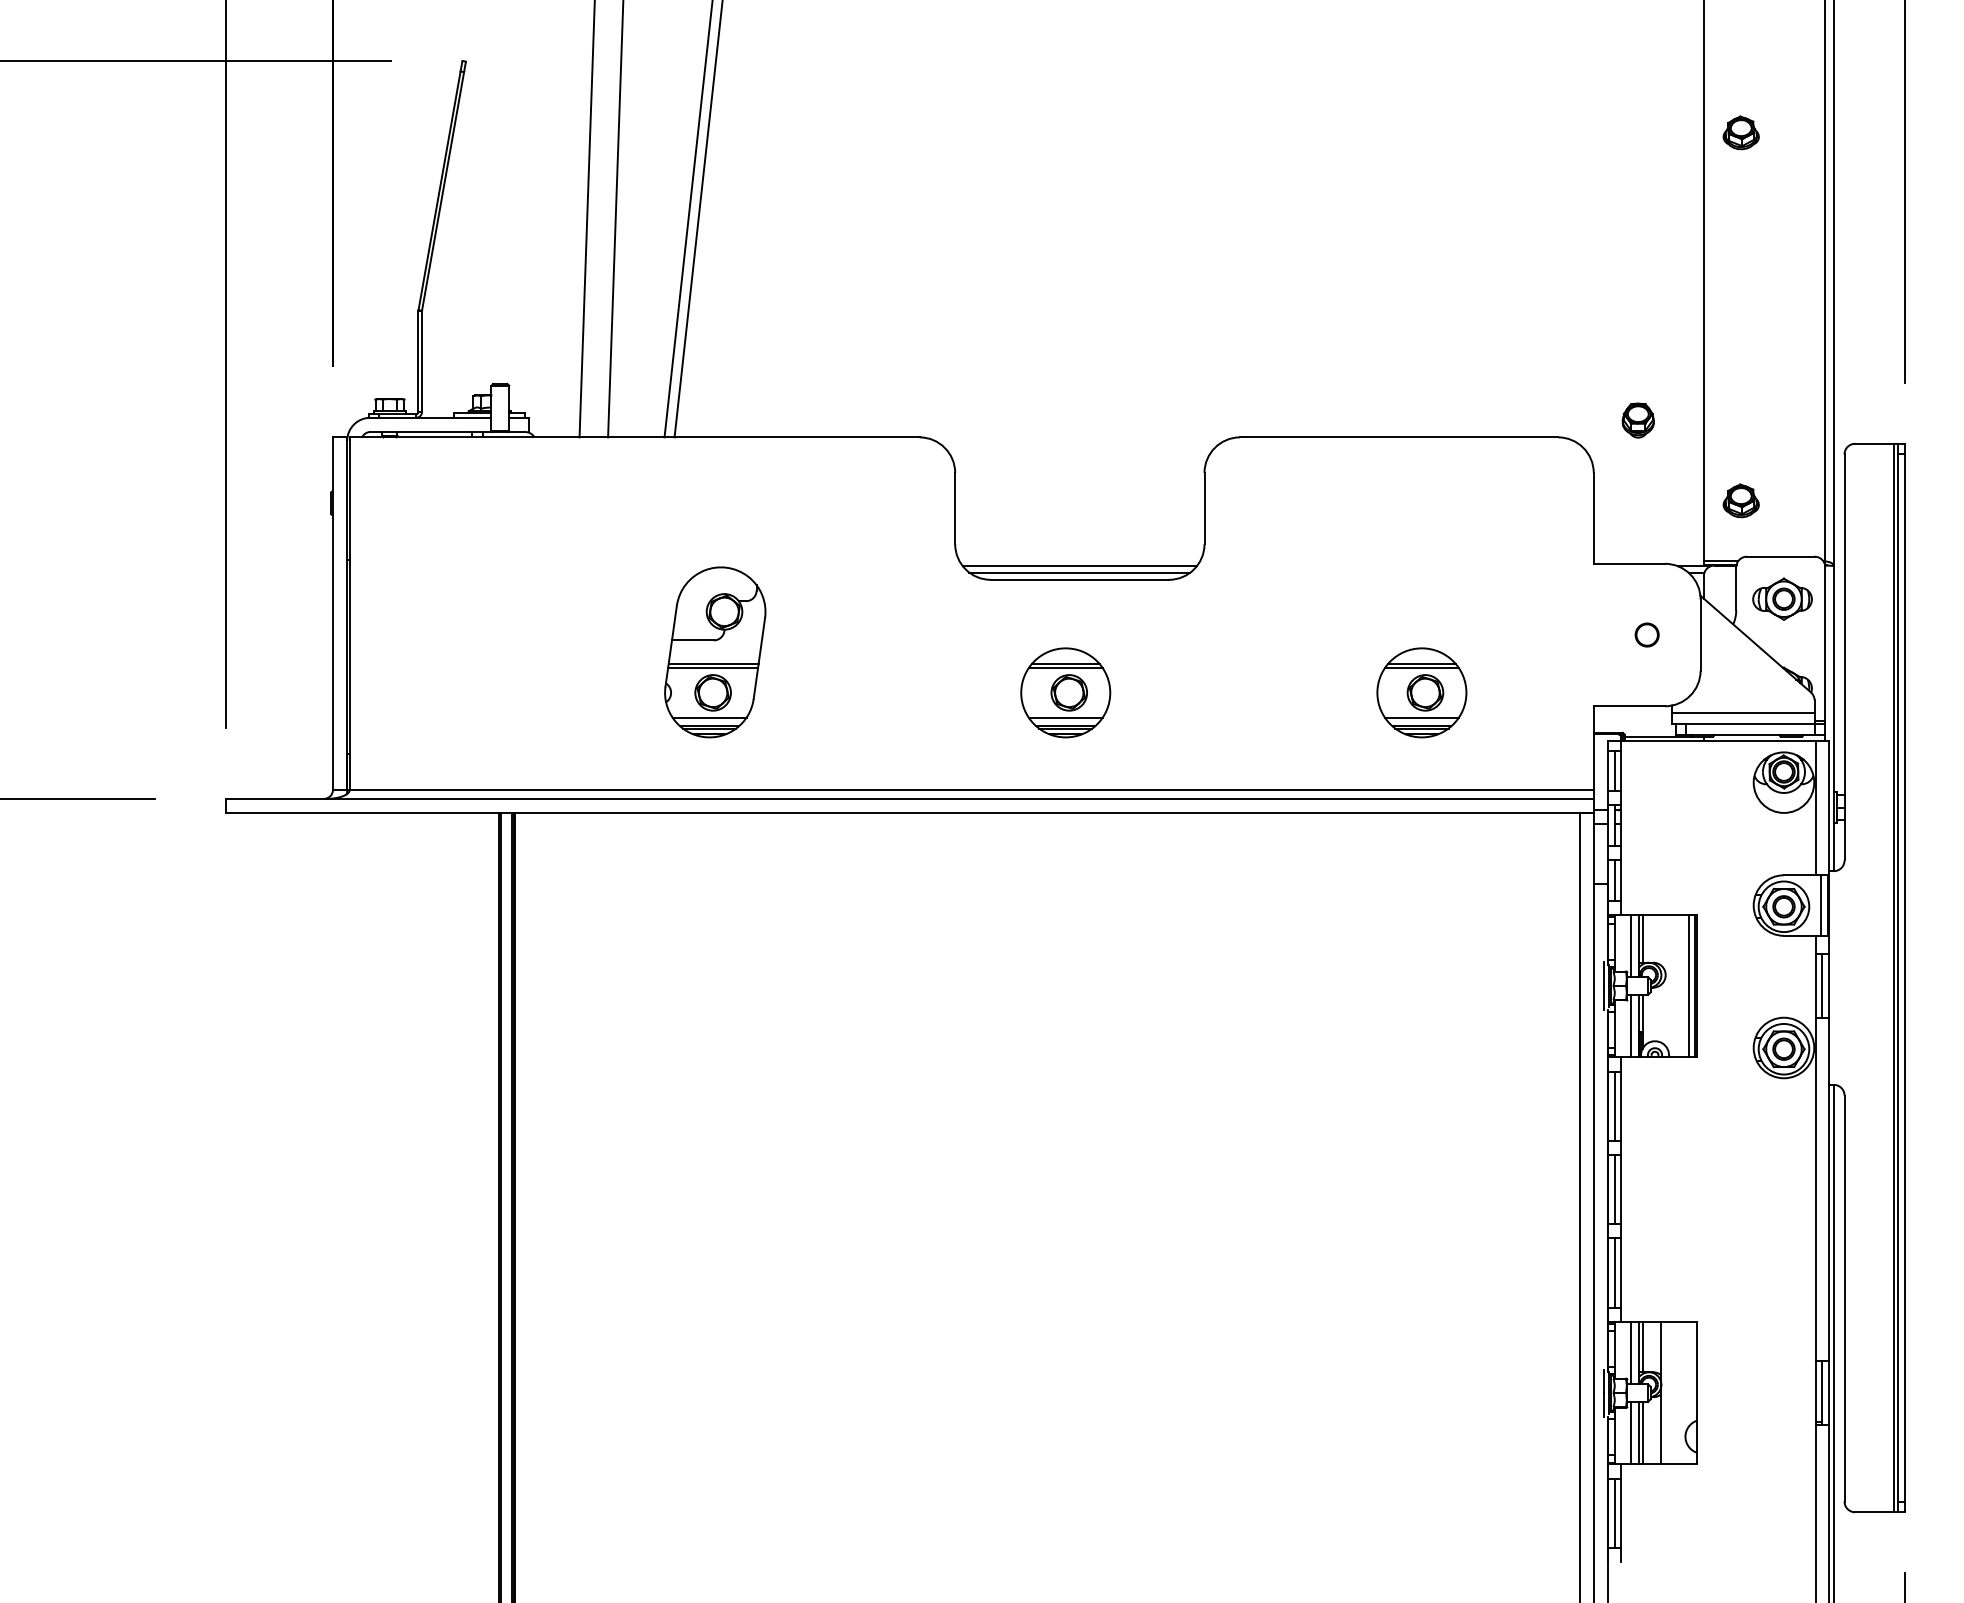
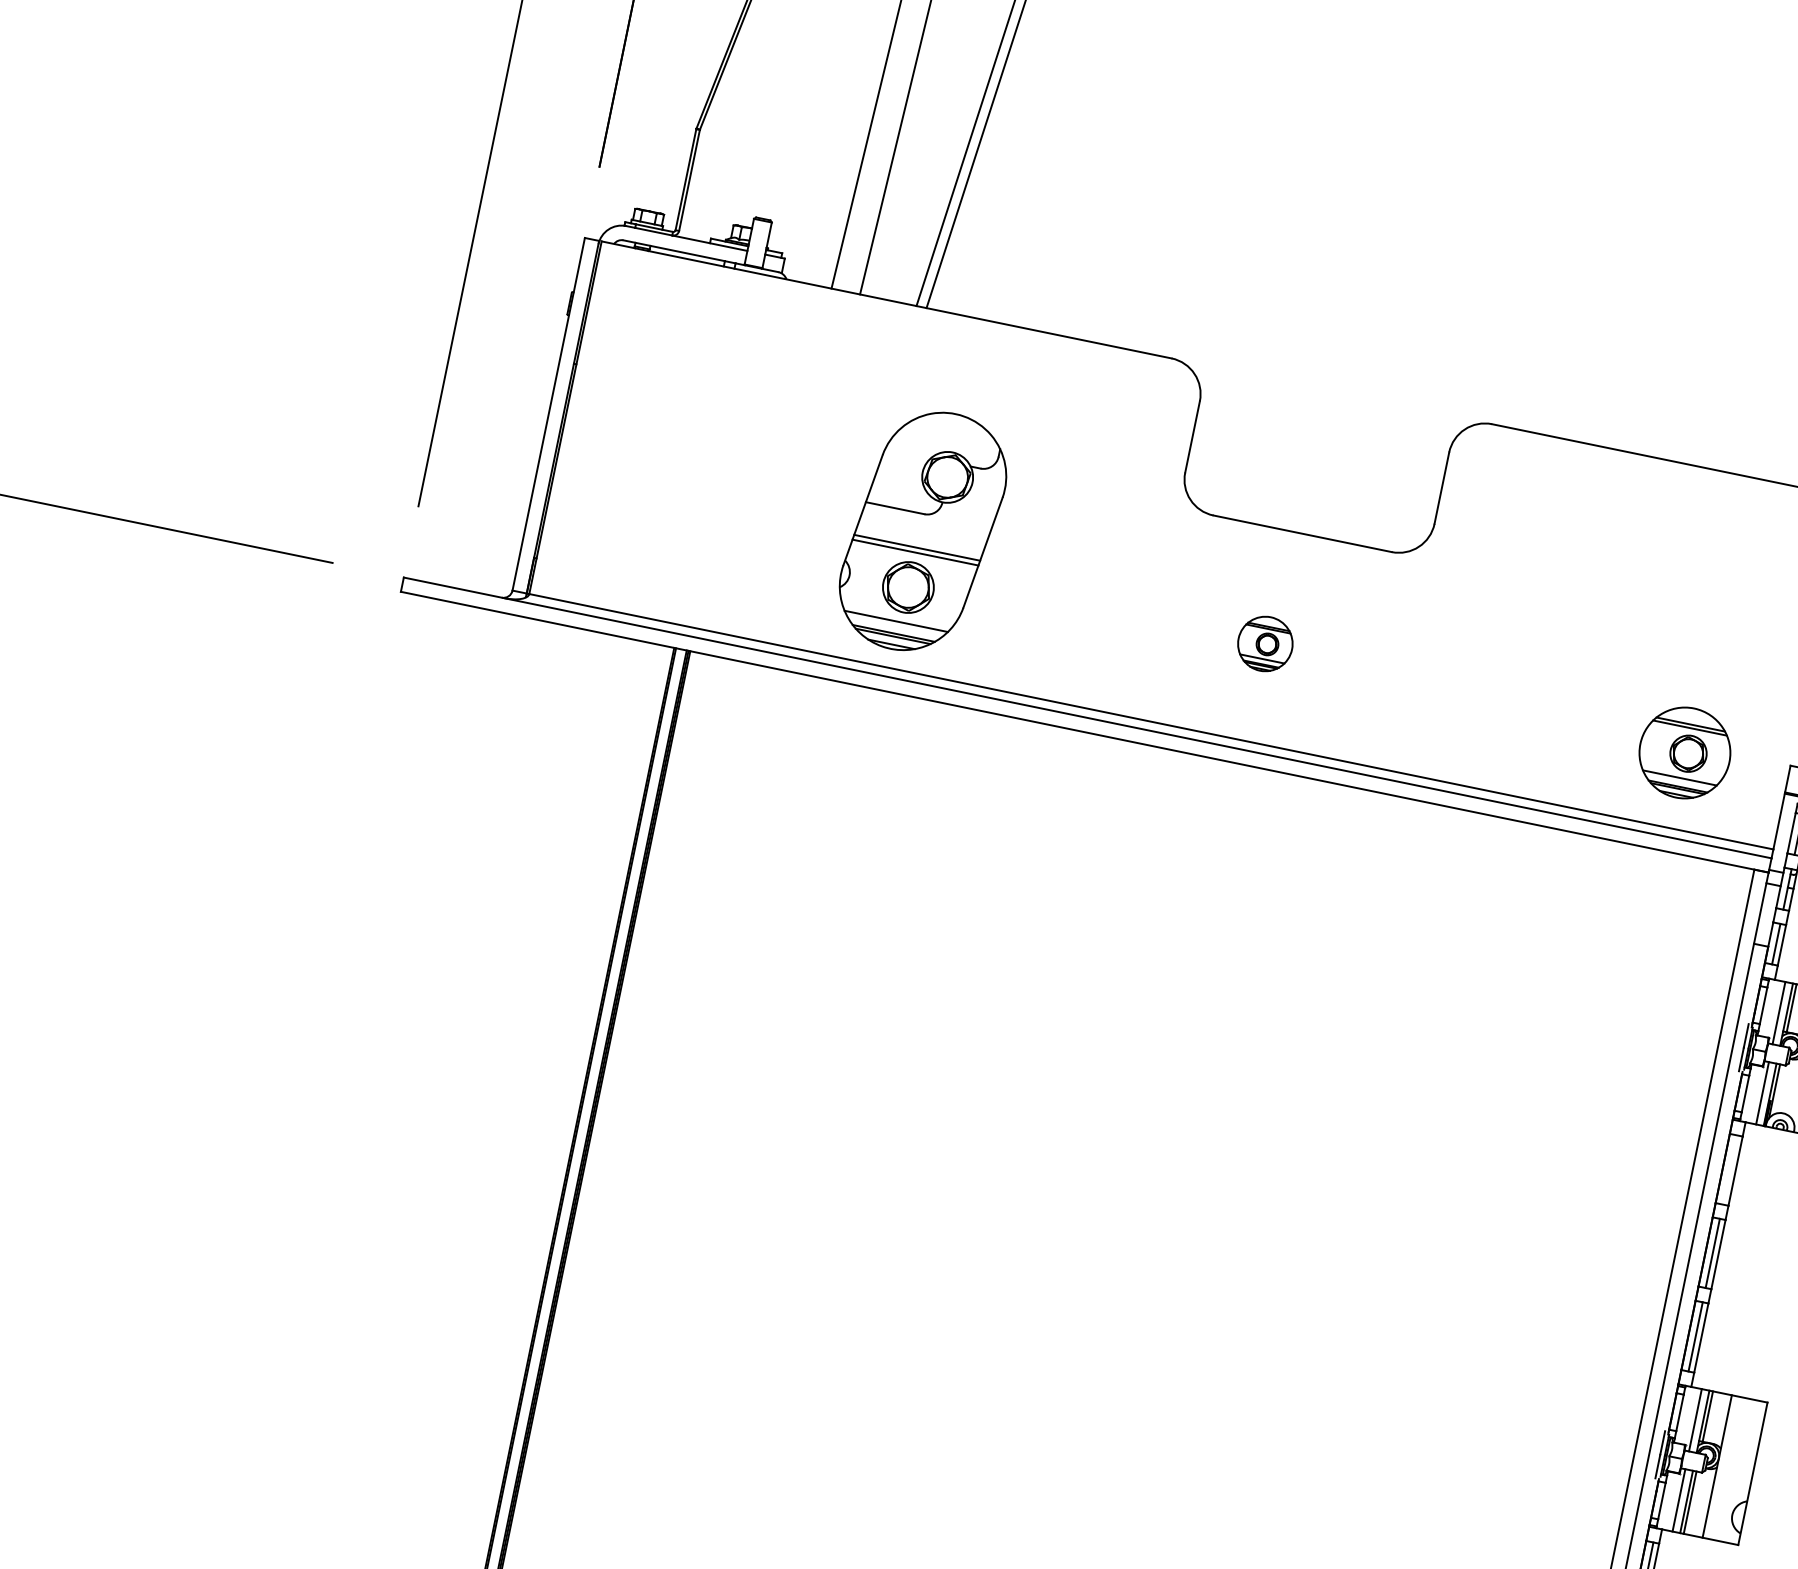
line: (1079, 566) -> (1304, 520), removed
line: (1079, 572) -> (1303, 526), removed
part: (715, 652) -> (923, 531), size x1.4
part: (1065, 692) -> (1265, 643), size x0.6
part: (1421, 692) -> (1684, 752), moved
line: (1615, 1105) -> (1730, 1169), removed

